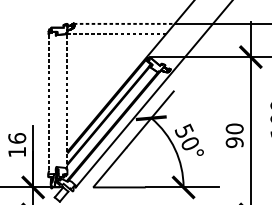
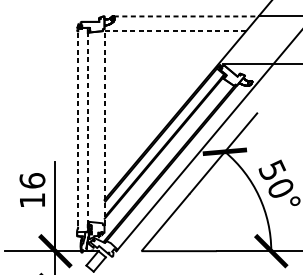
line: (55, 101) -> (87, 127), added

